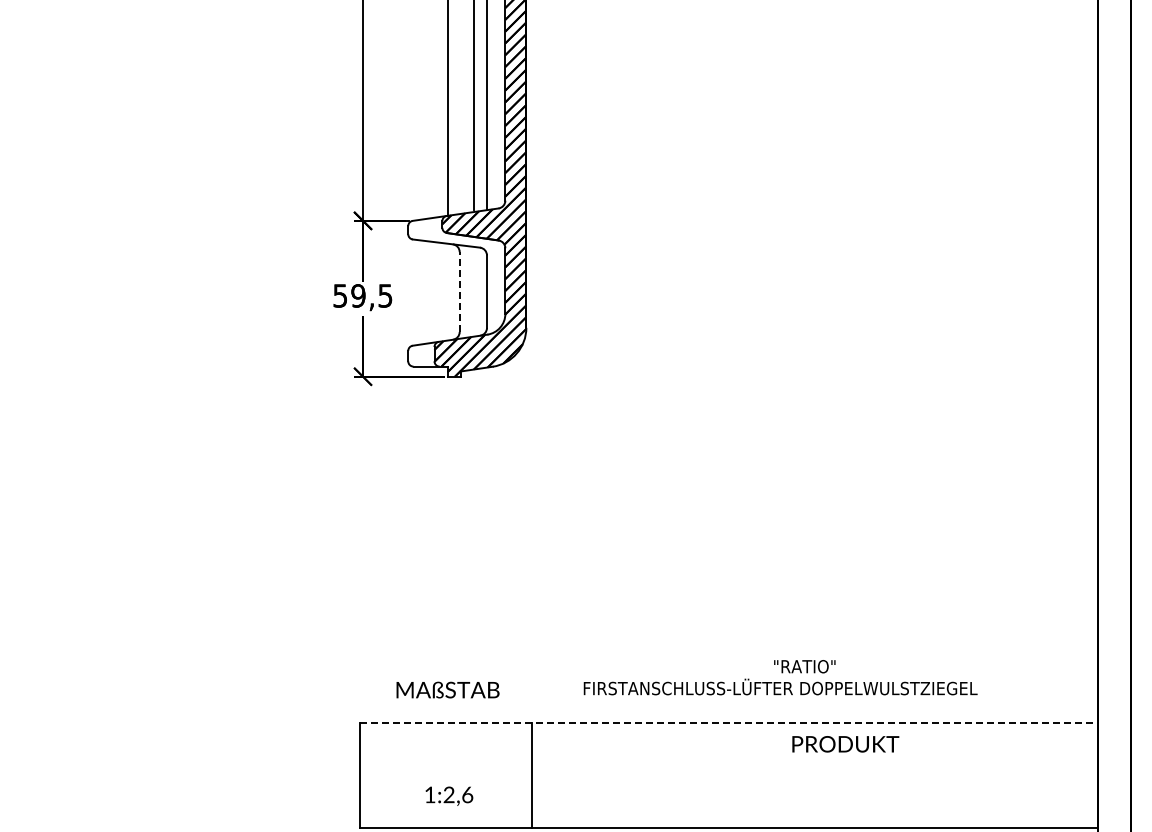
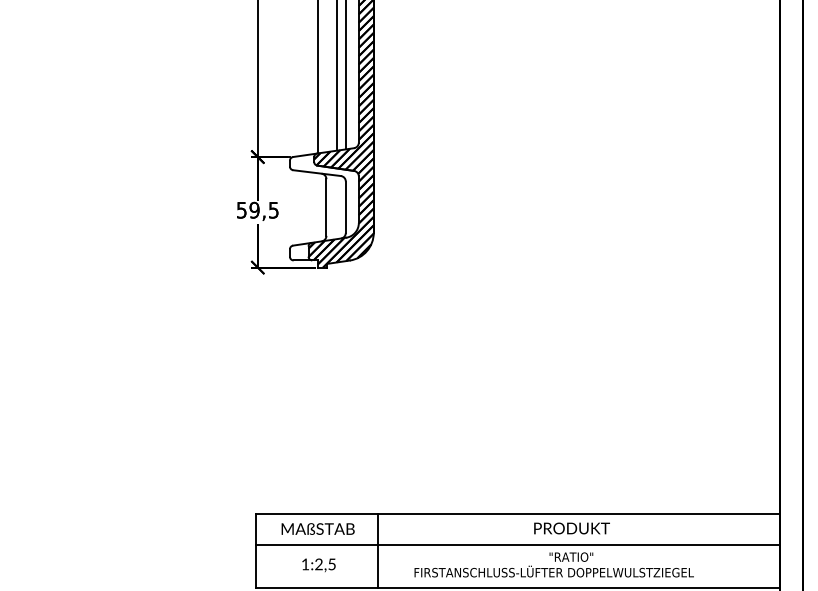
line: (459, 292) -> (326, 207), dashed -> solid
text: (780, 677) -> (554, 564), moved
text: (447, 689) -> (317, 528), moved
line: (729, 723) -> (517, 513), dashed -> solid
text: (845, 744) -> (571, 528), moved
line: (729, 767) -> (517, 544), added
text: (467, 794) -> (331, 564), 1:2,6 -> 1:2,5

